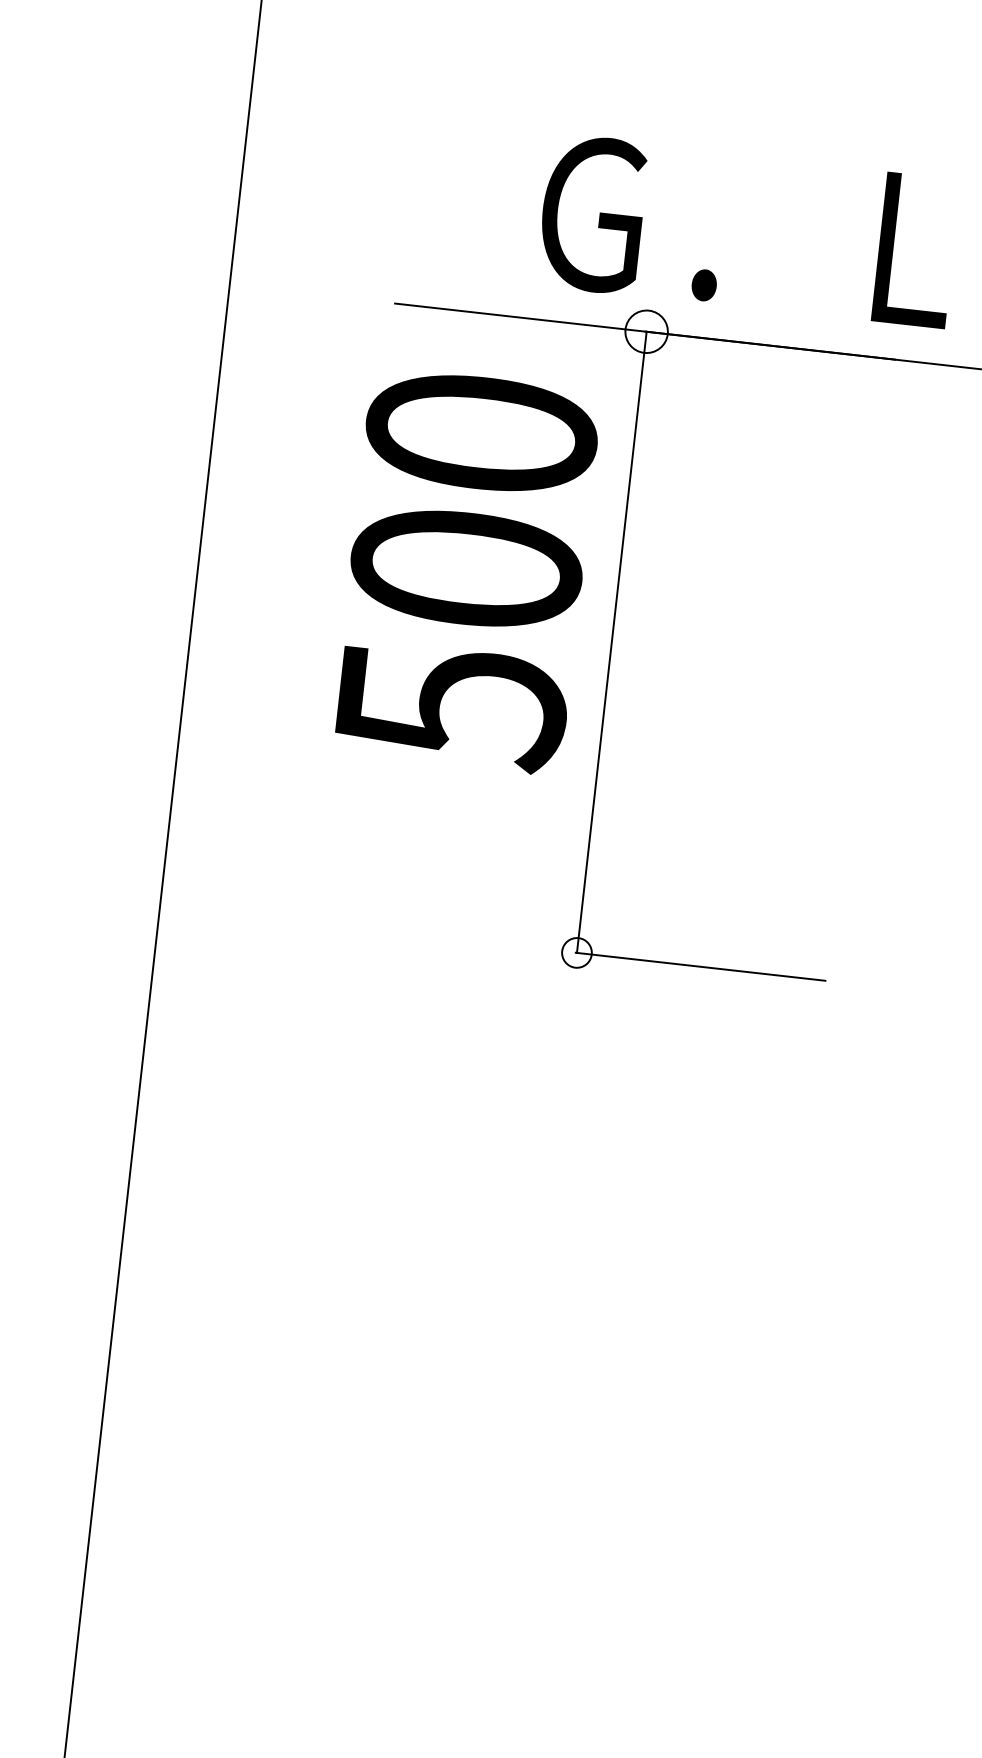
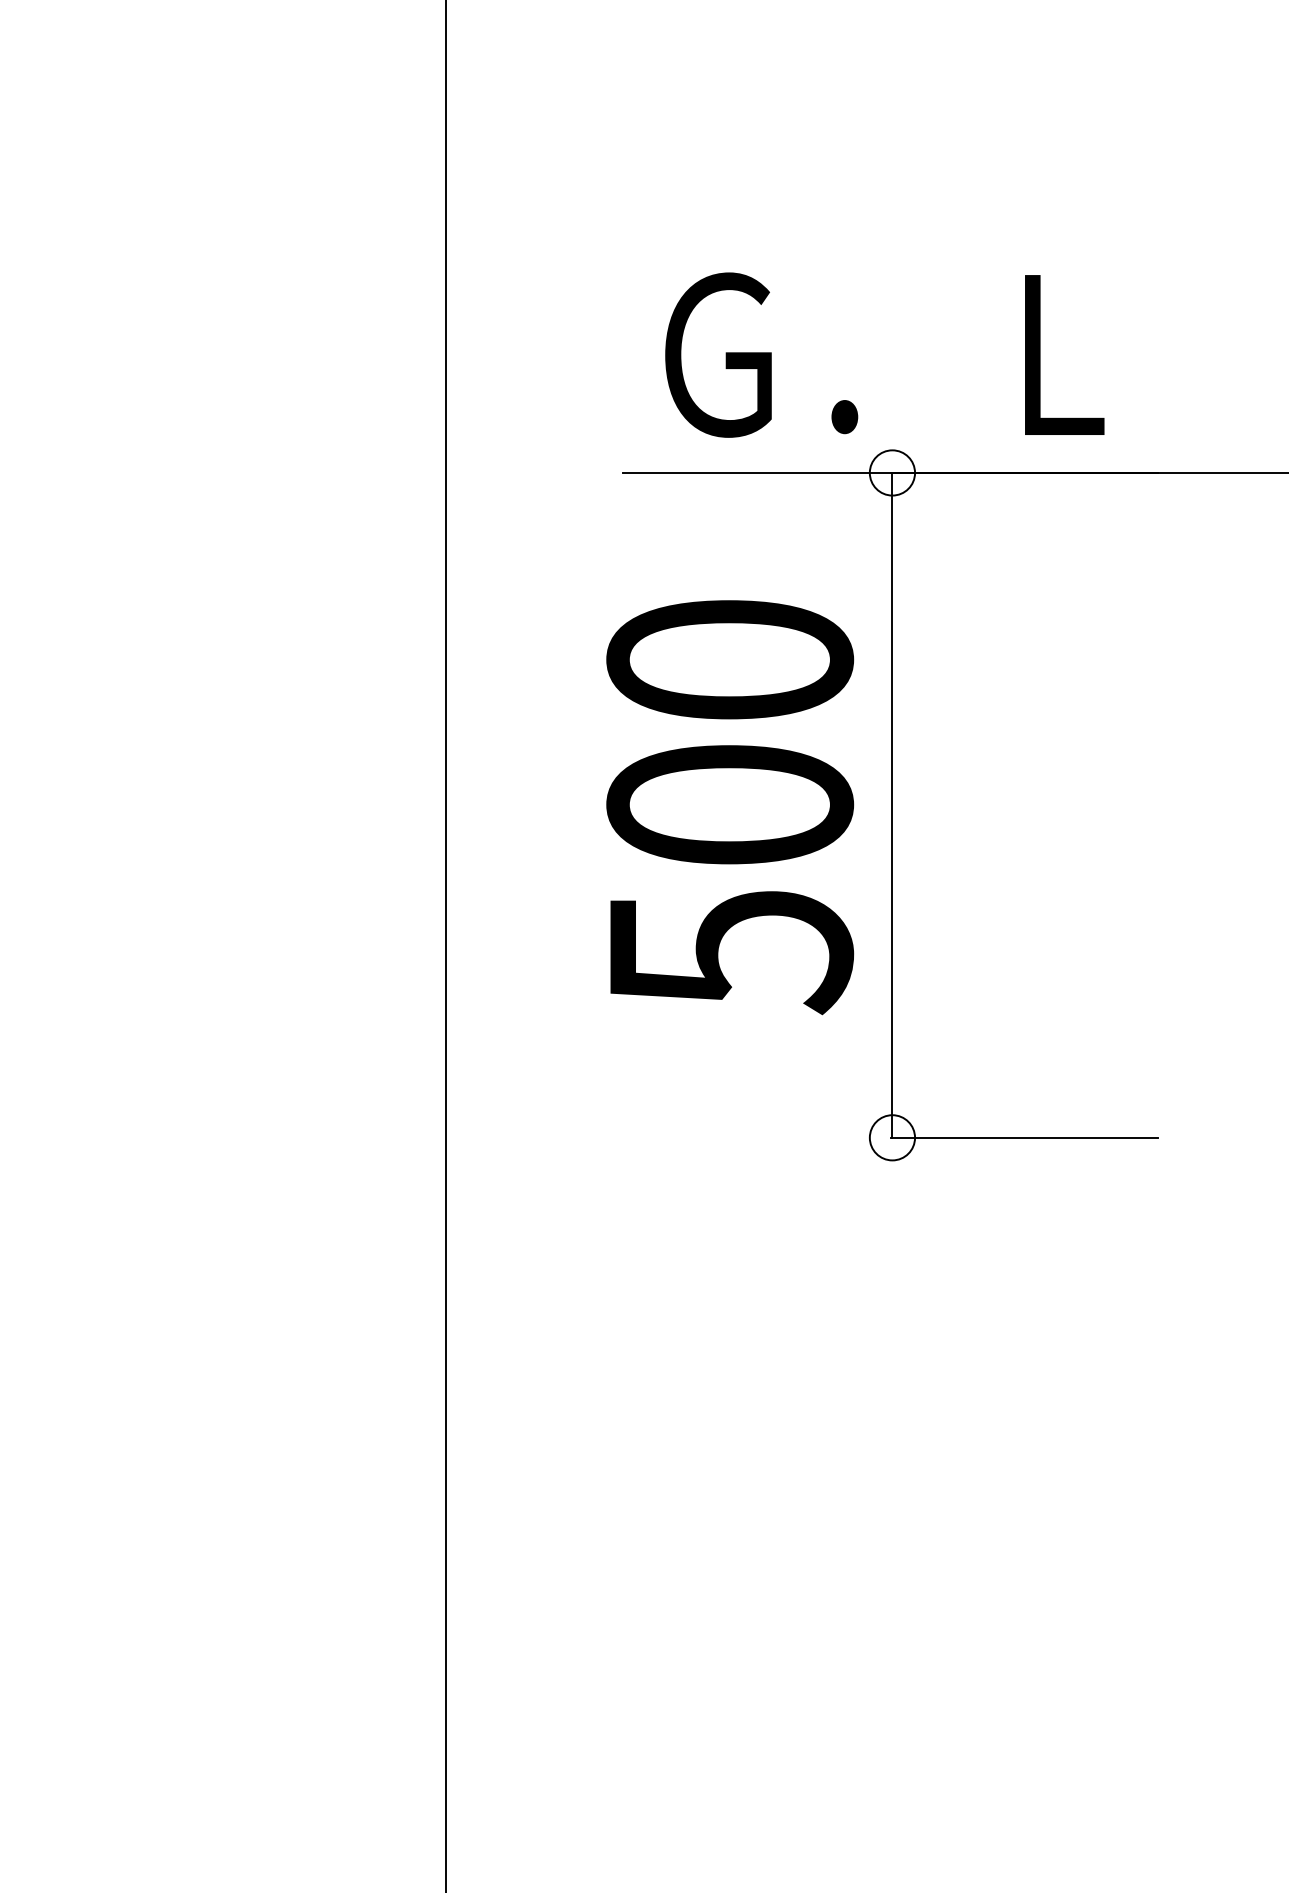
text: (747, 231) -> (884, 354), moved
text: (466, 571) -> (730, 807), moved
circle: (577, 952) -> (892, 1137), size x1.43

